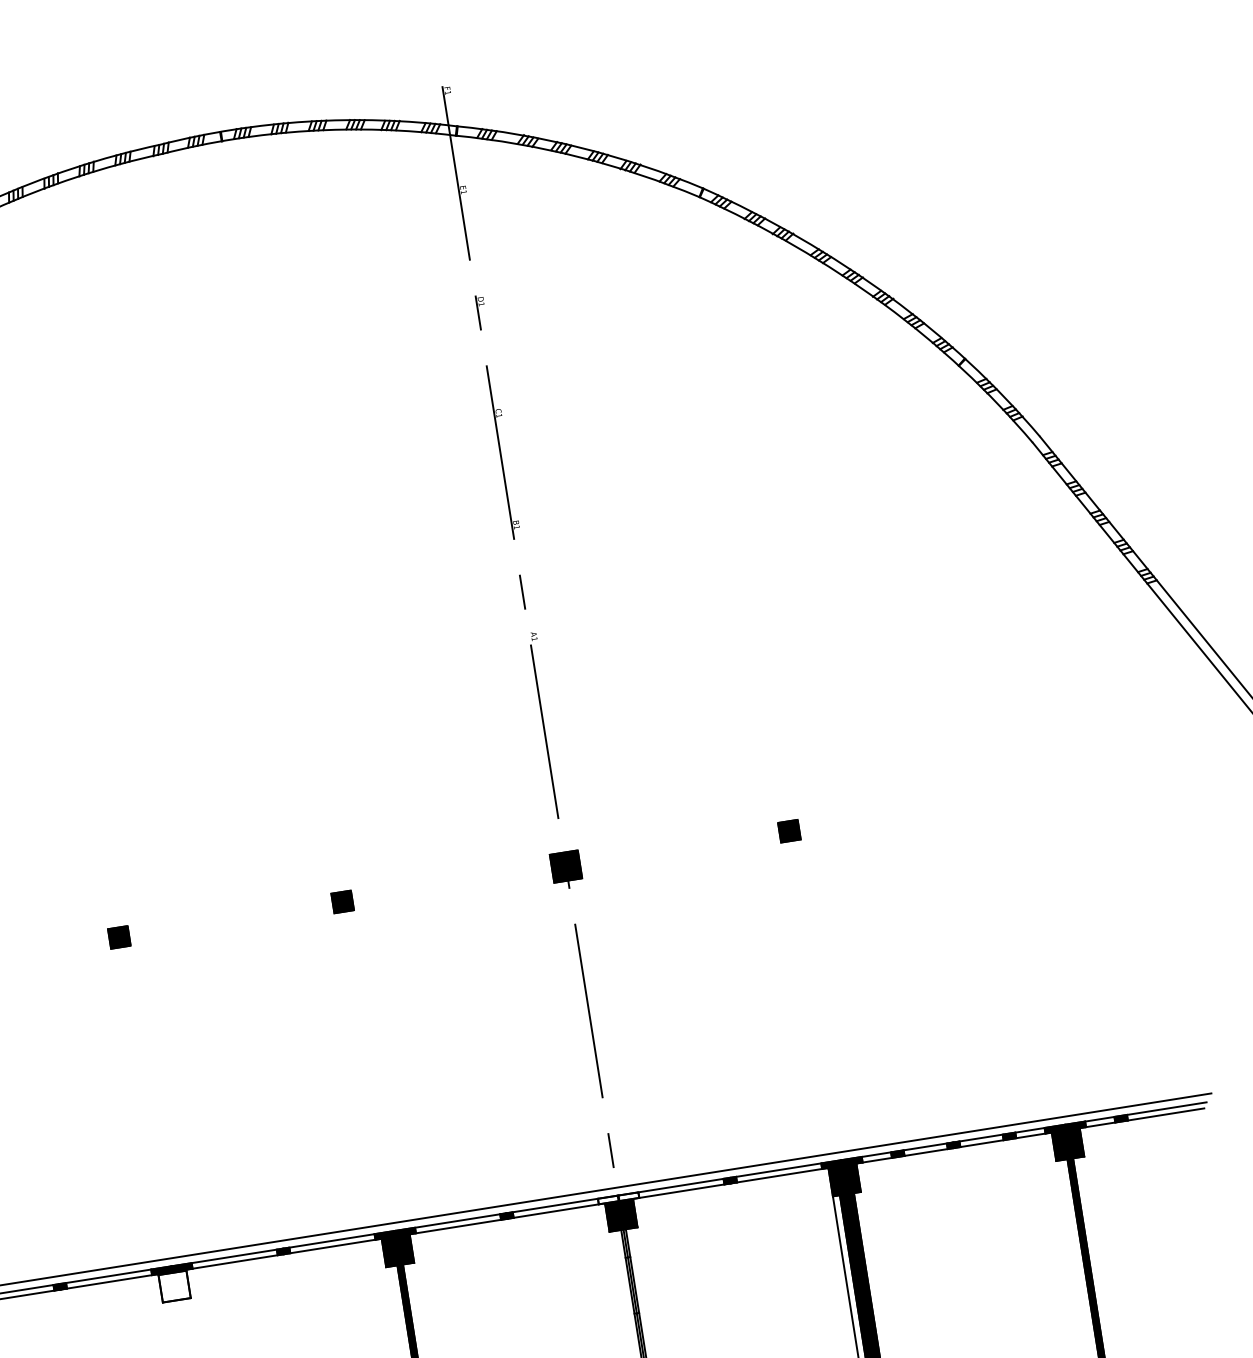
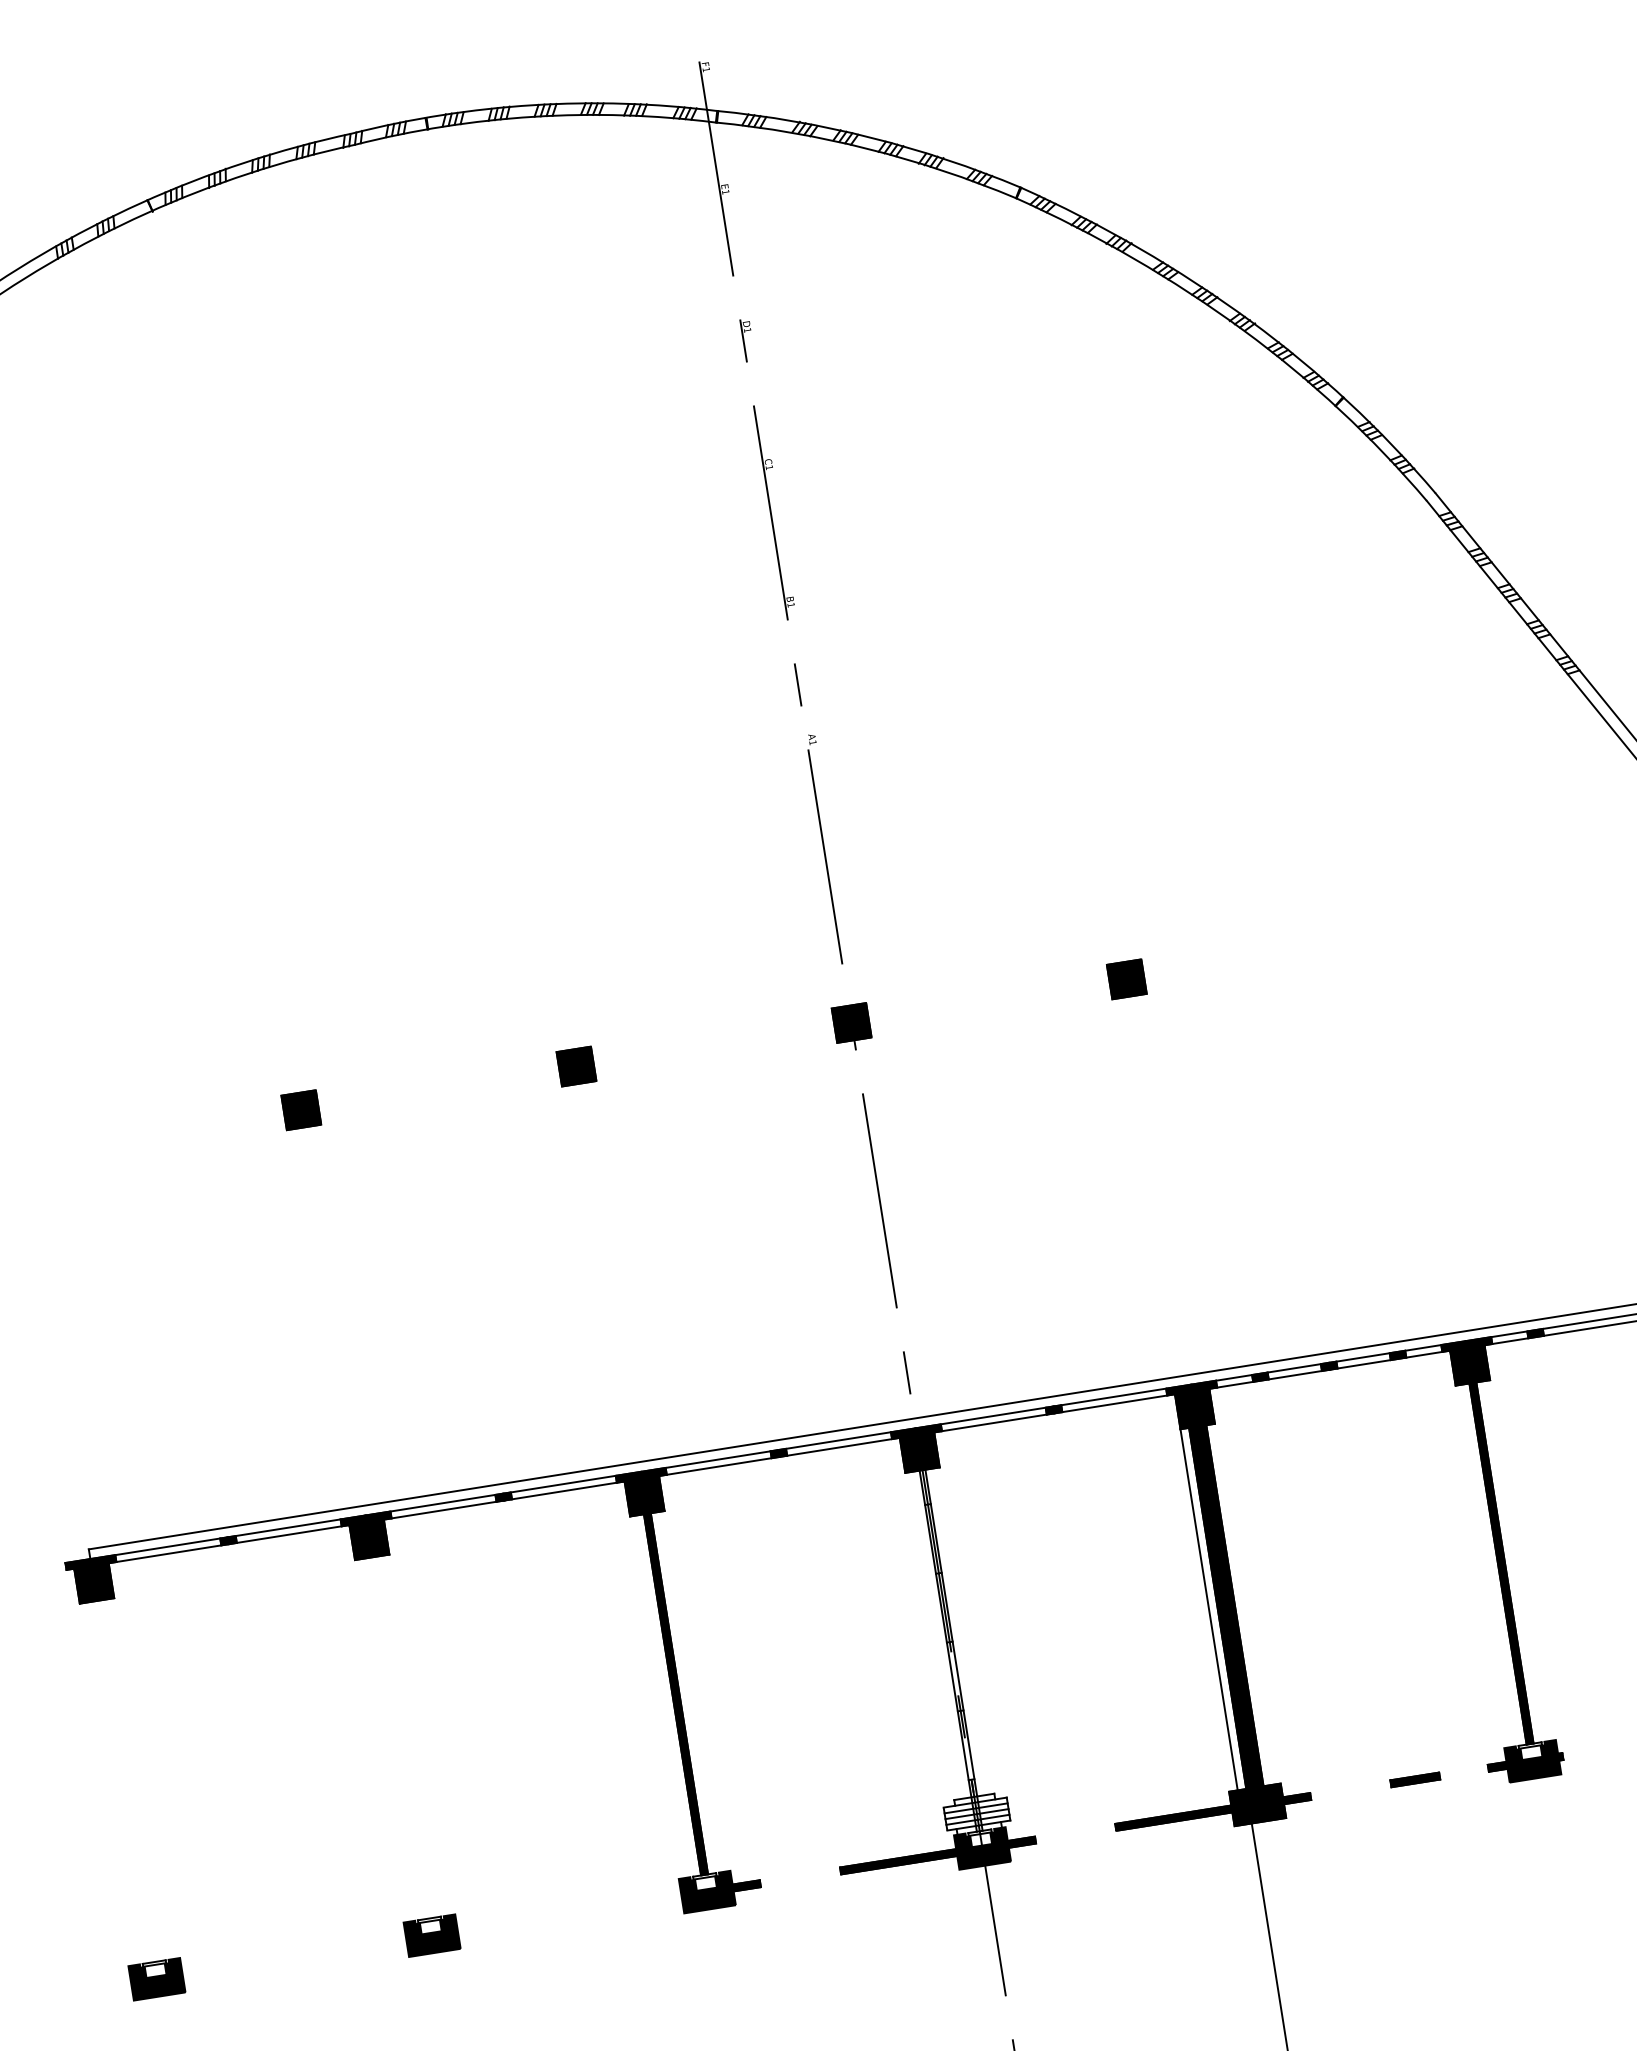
part: (789, 831) -> (1126, 979), size x1.43
part: (342, 901) -> (576, 1066), size x1.43
part: (119, 937) -> (301, 1110), size x1.43
fill: (617, 1198) -> (915, 1431), added
fill: (174, 1286) -> (369, 1540), added

